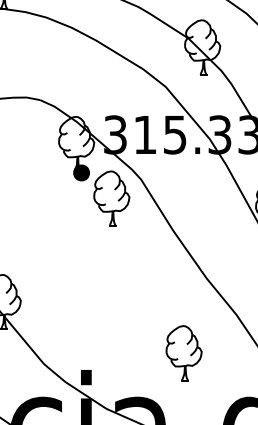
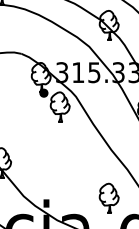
part: (182, 351) -> (108, 197), moved

